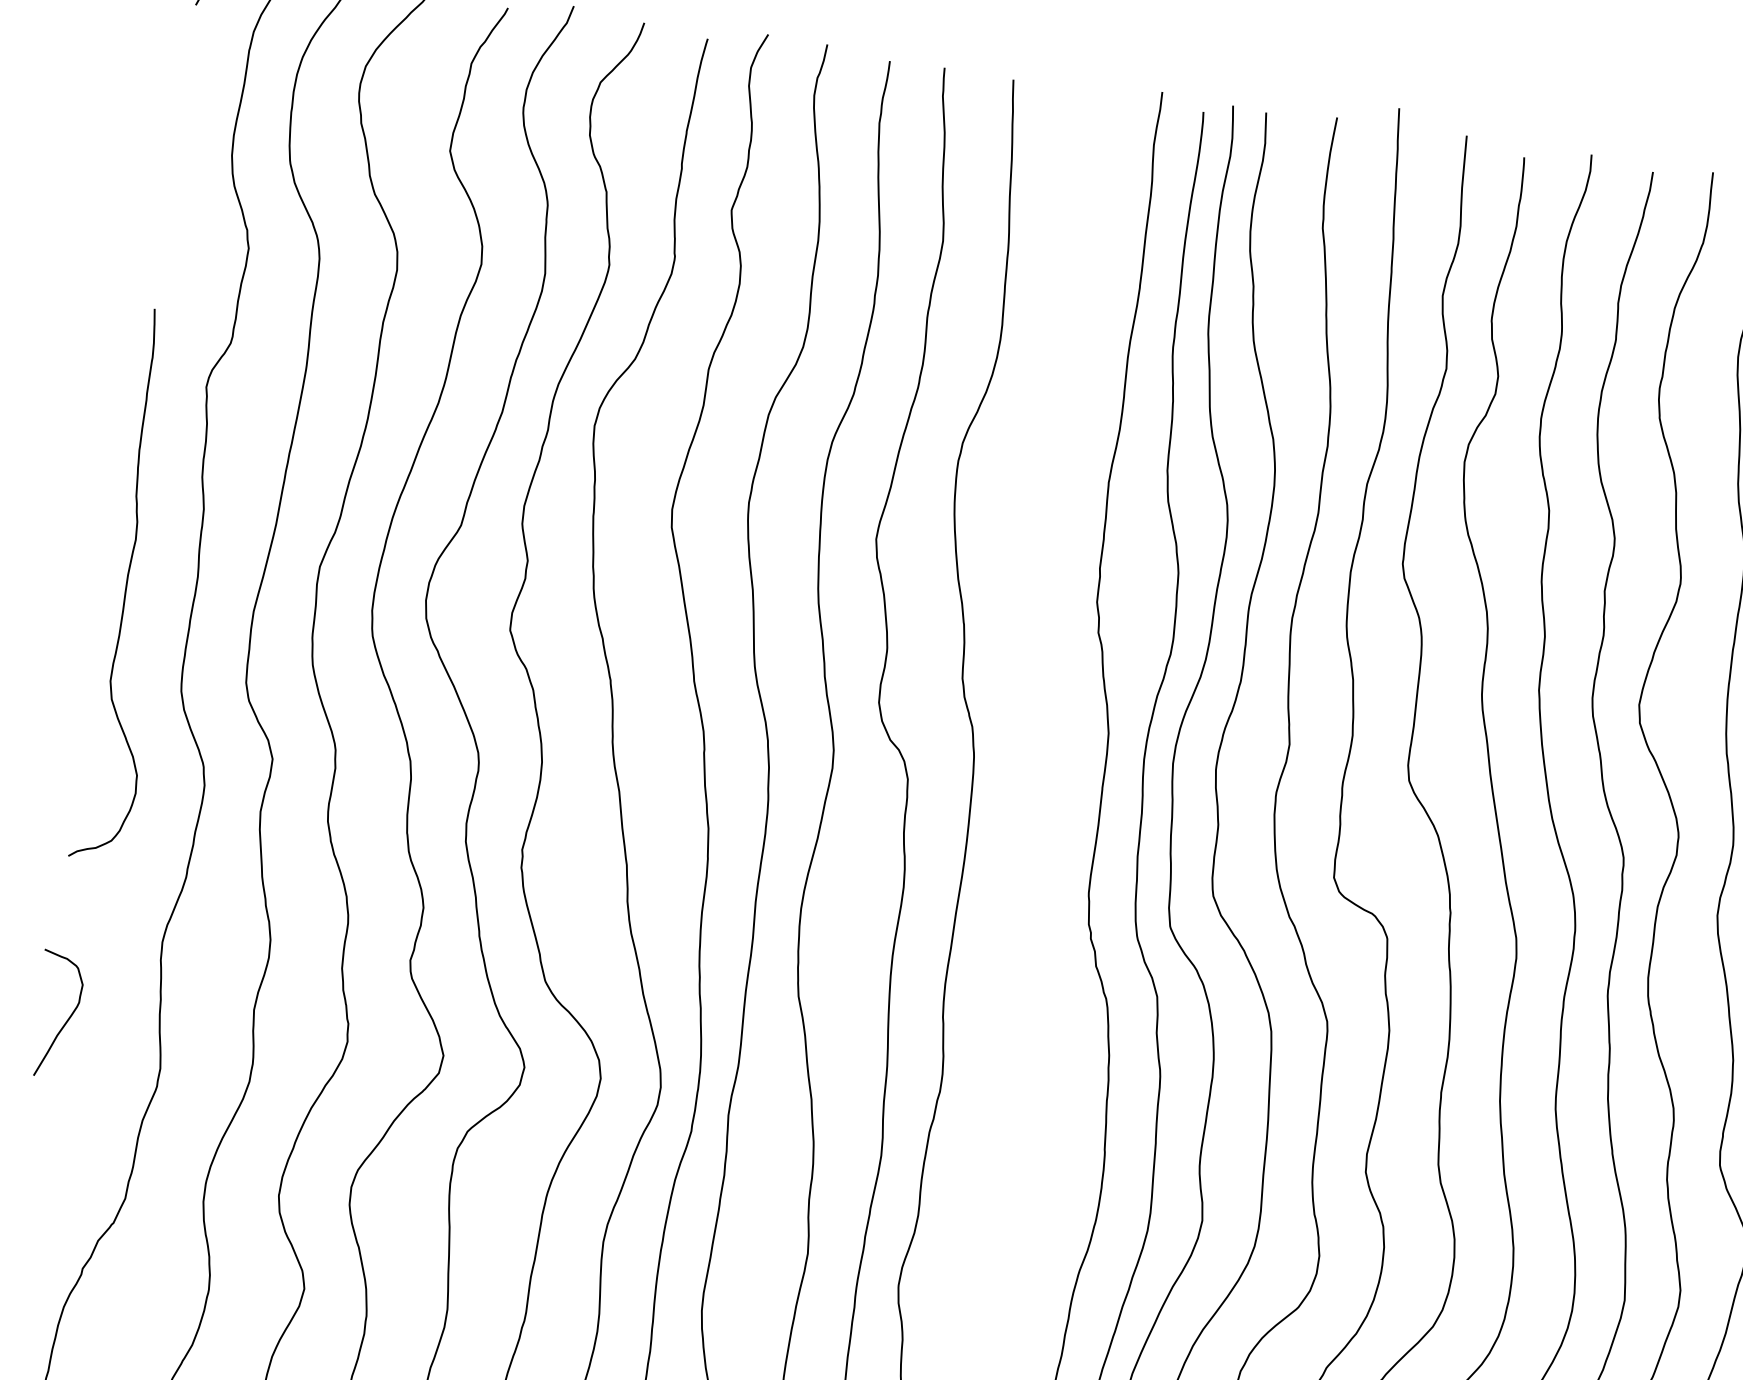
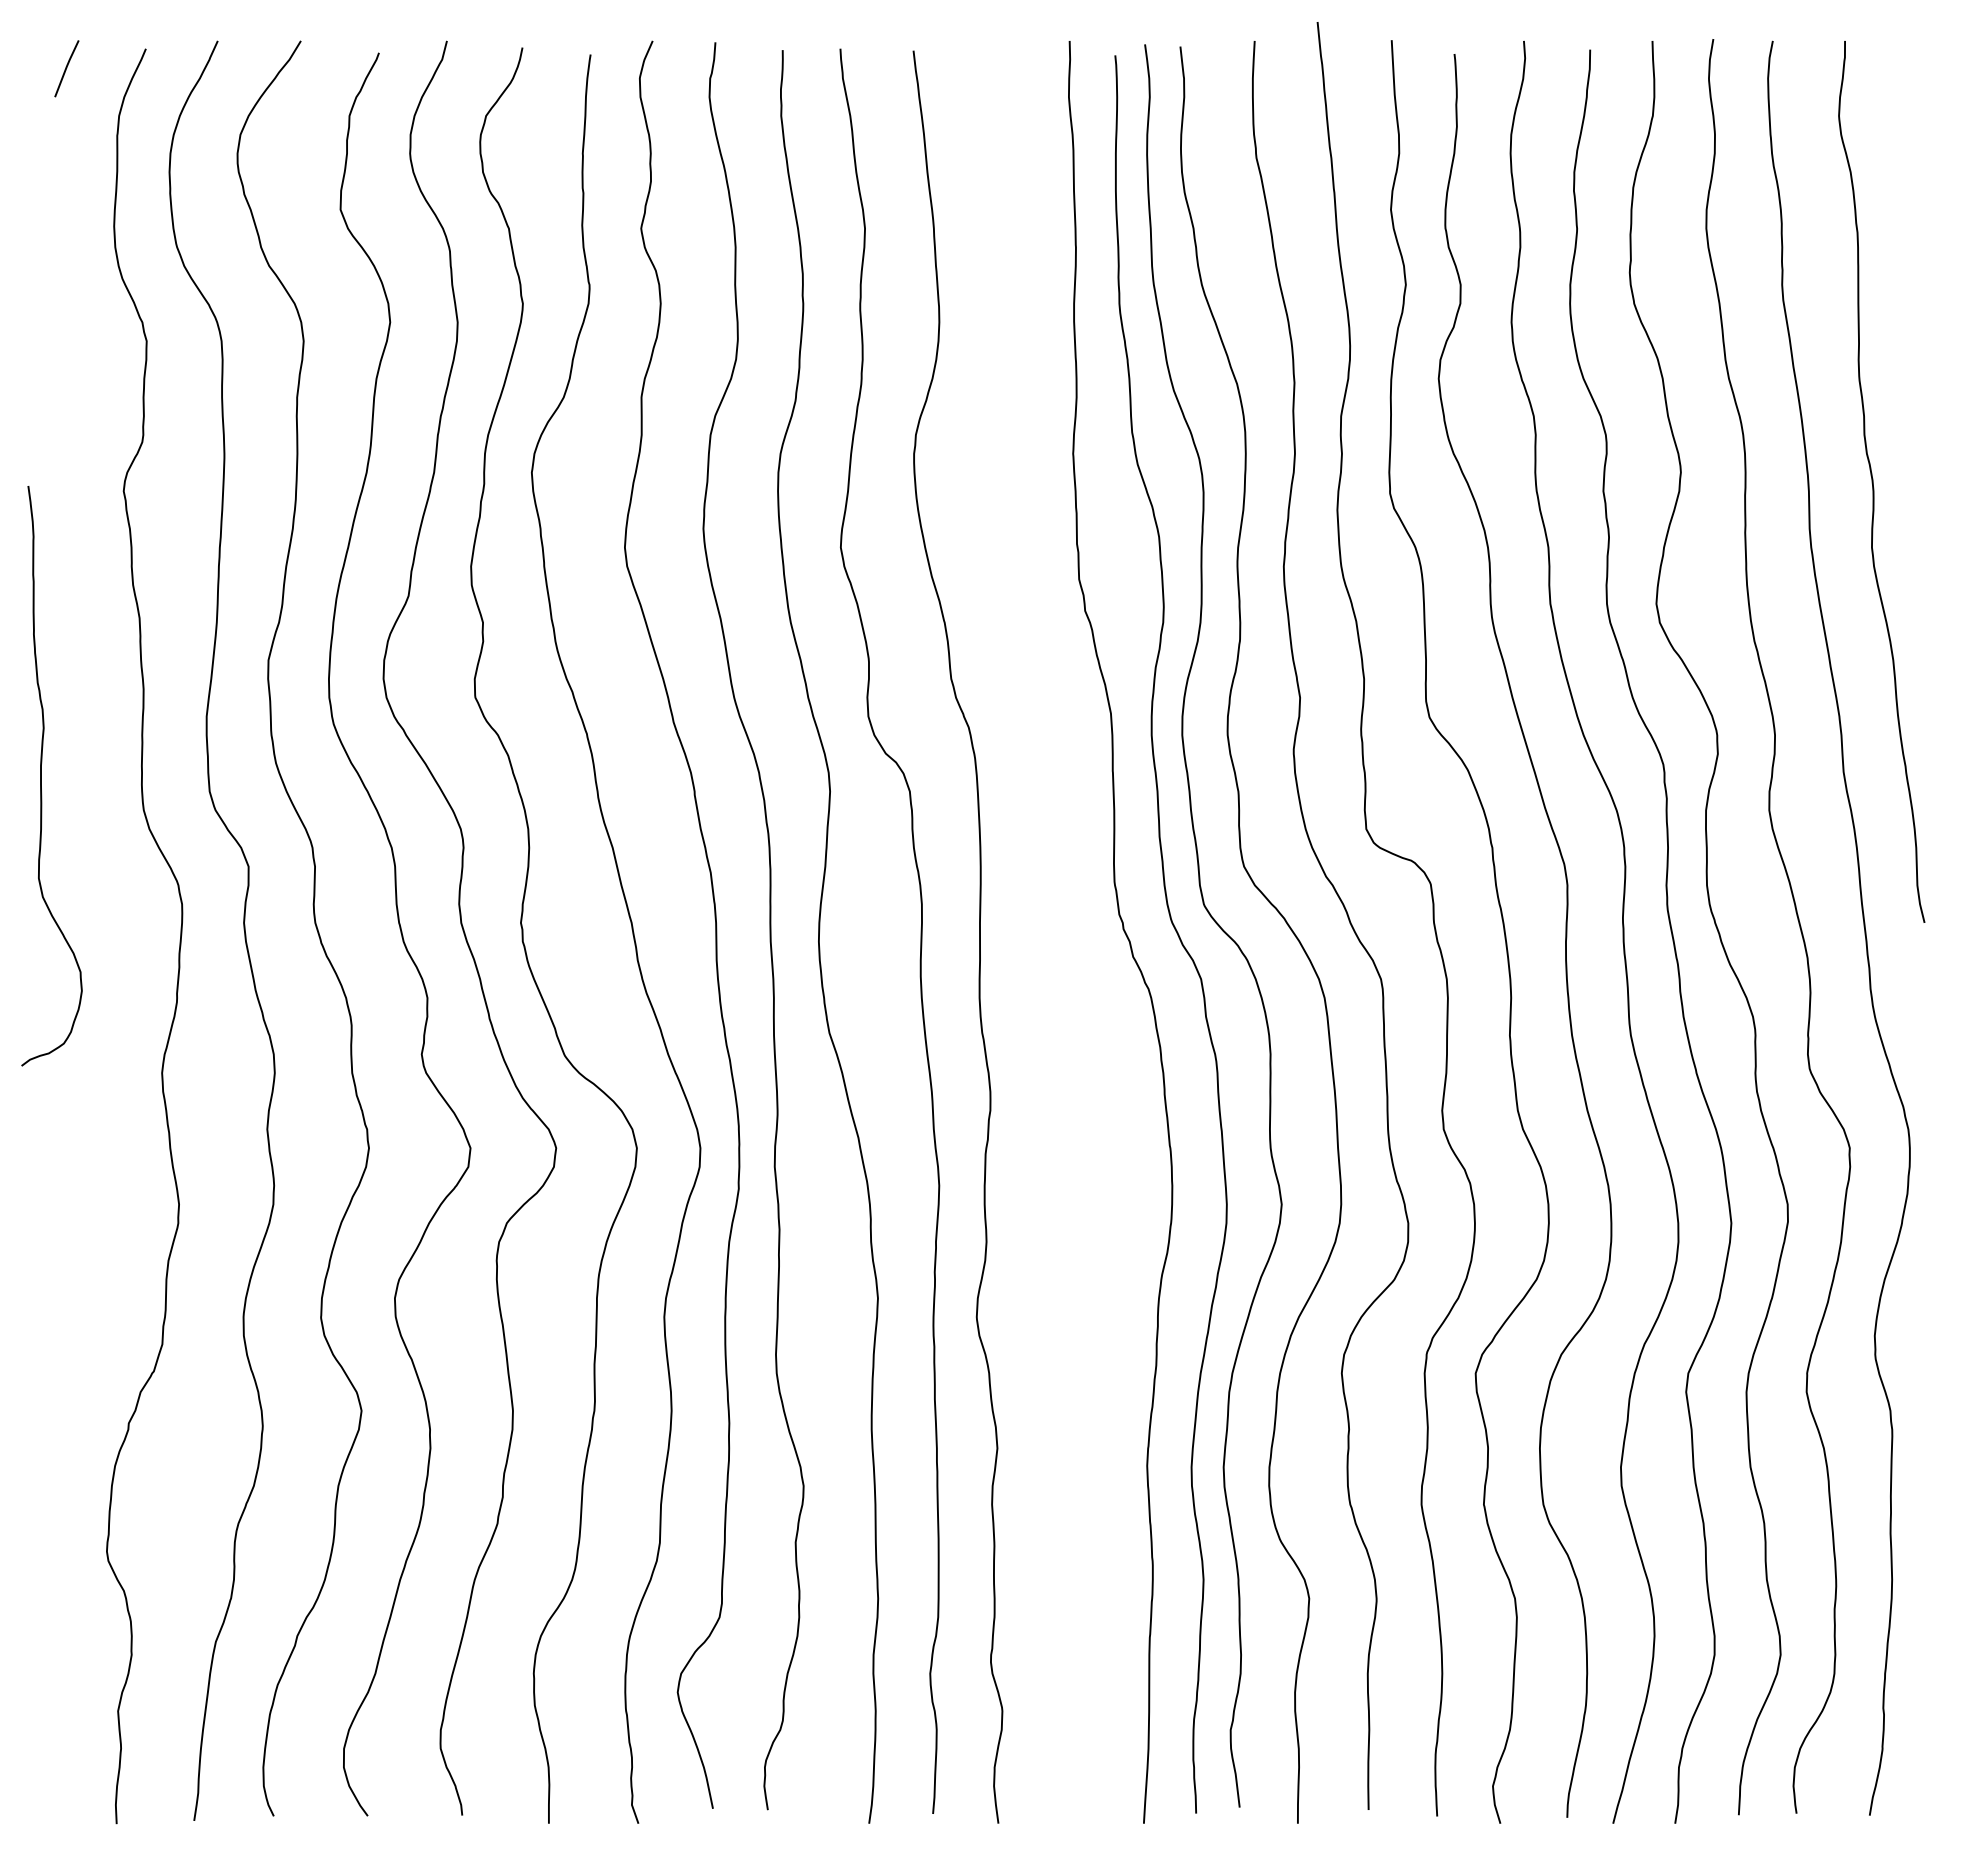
curve: (127, 585) -> (41, 776), moved
curve: (66, 1020) -> (74, 1168), removed

